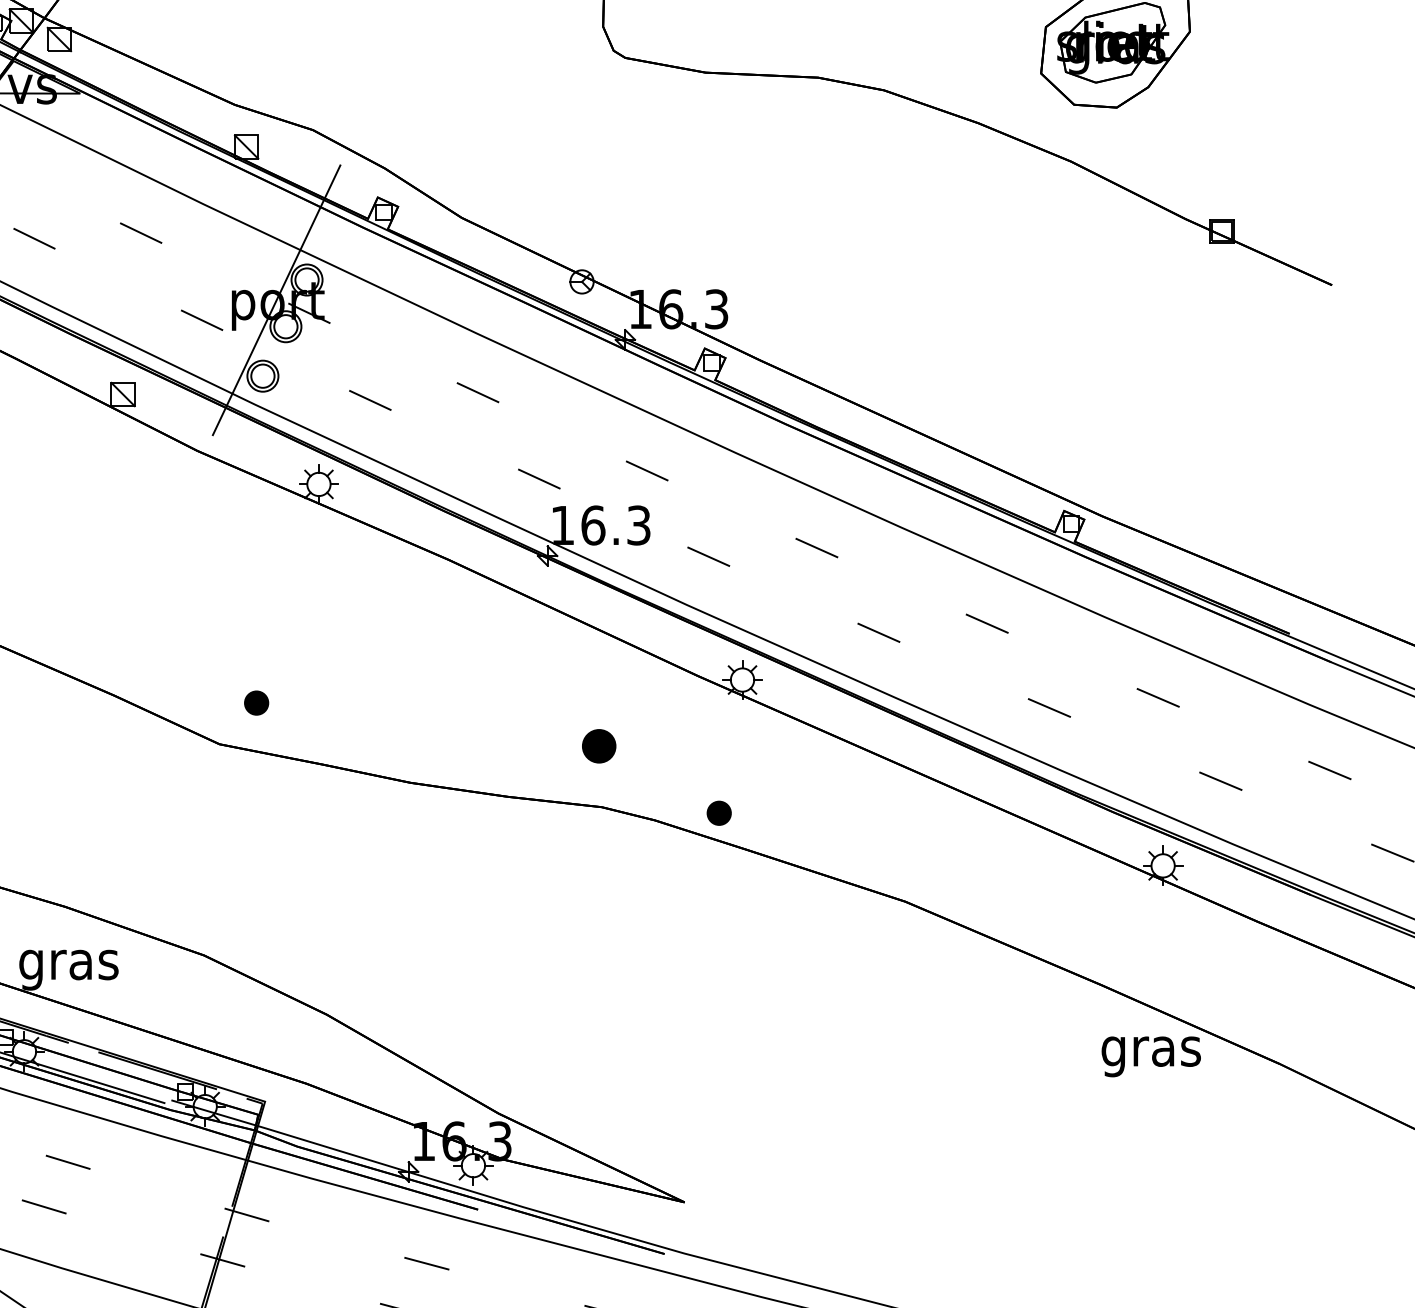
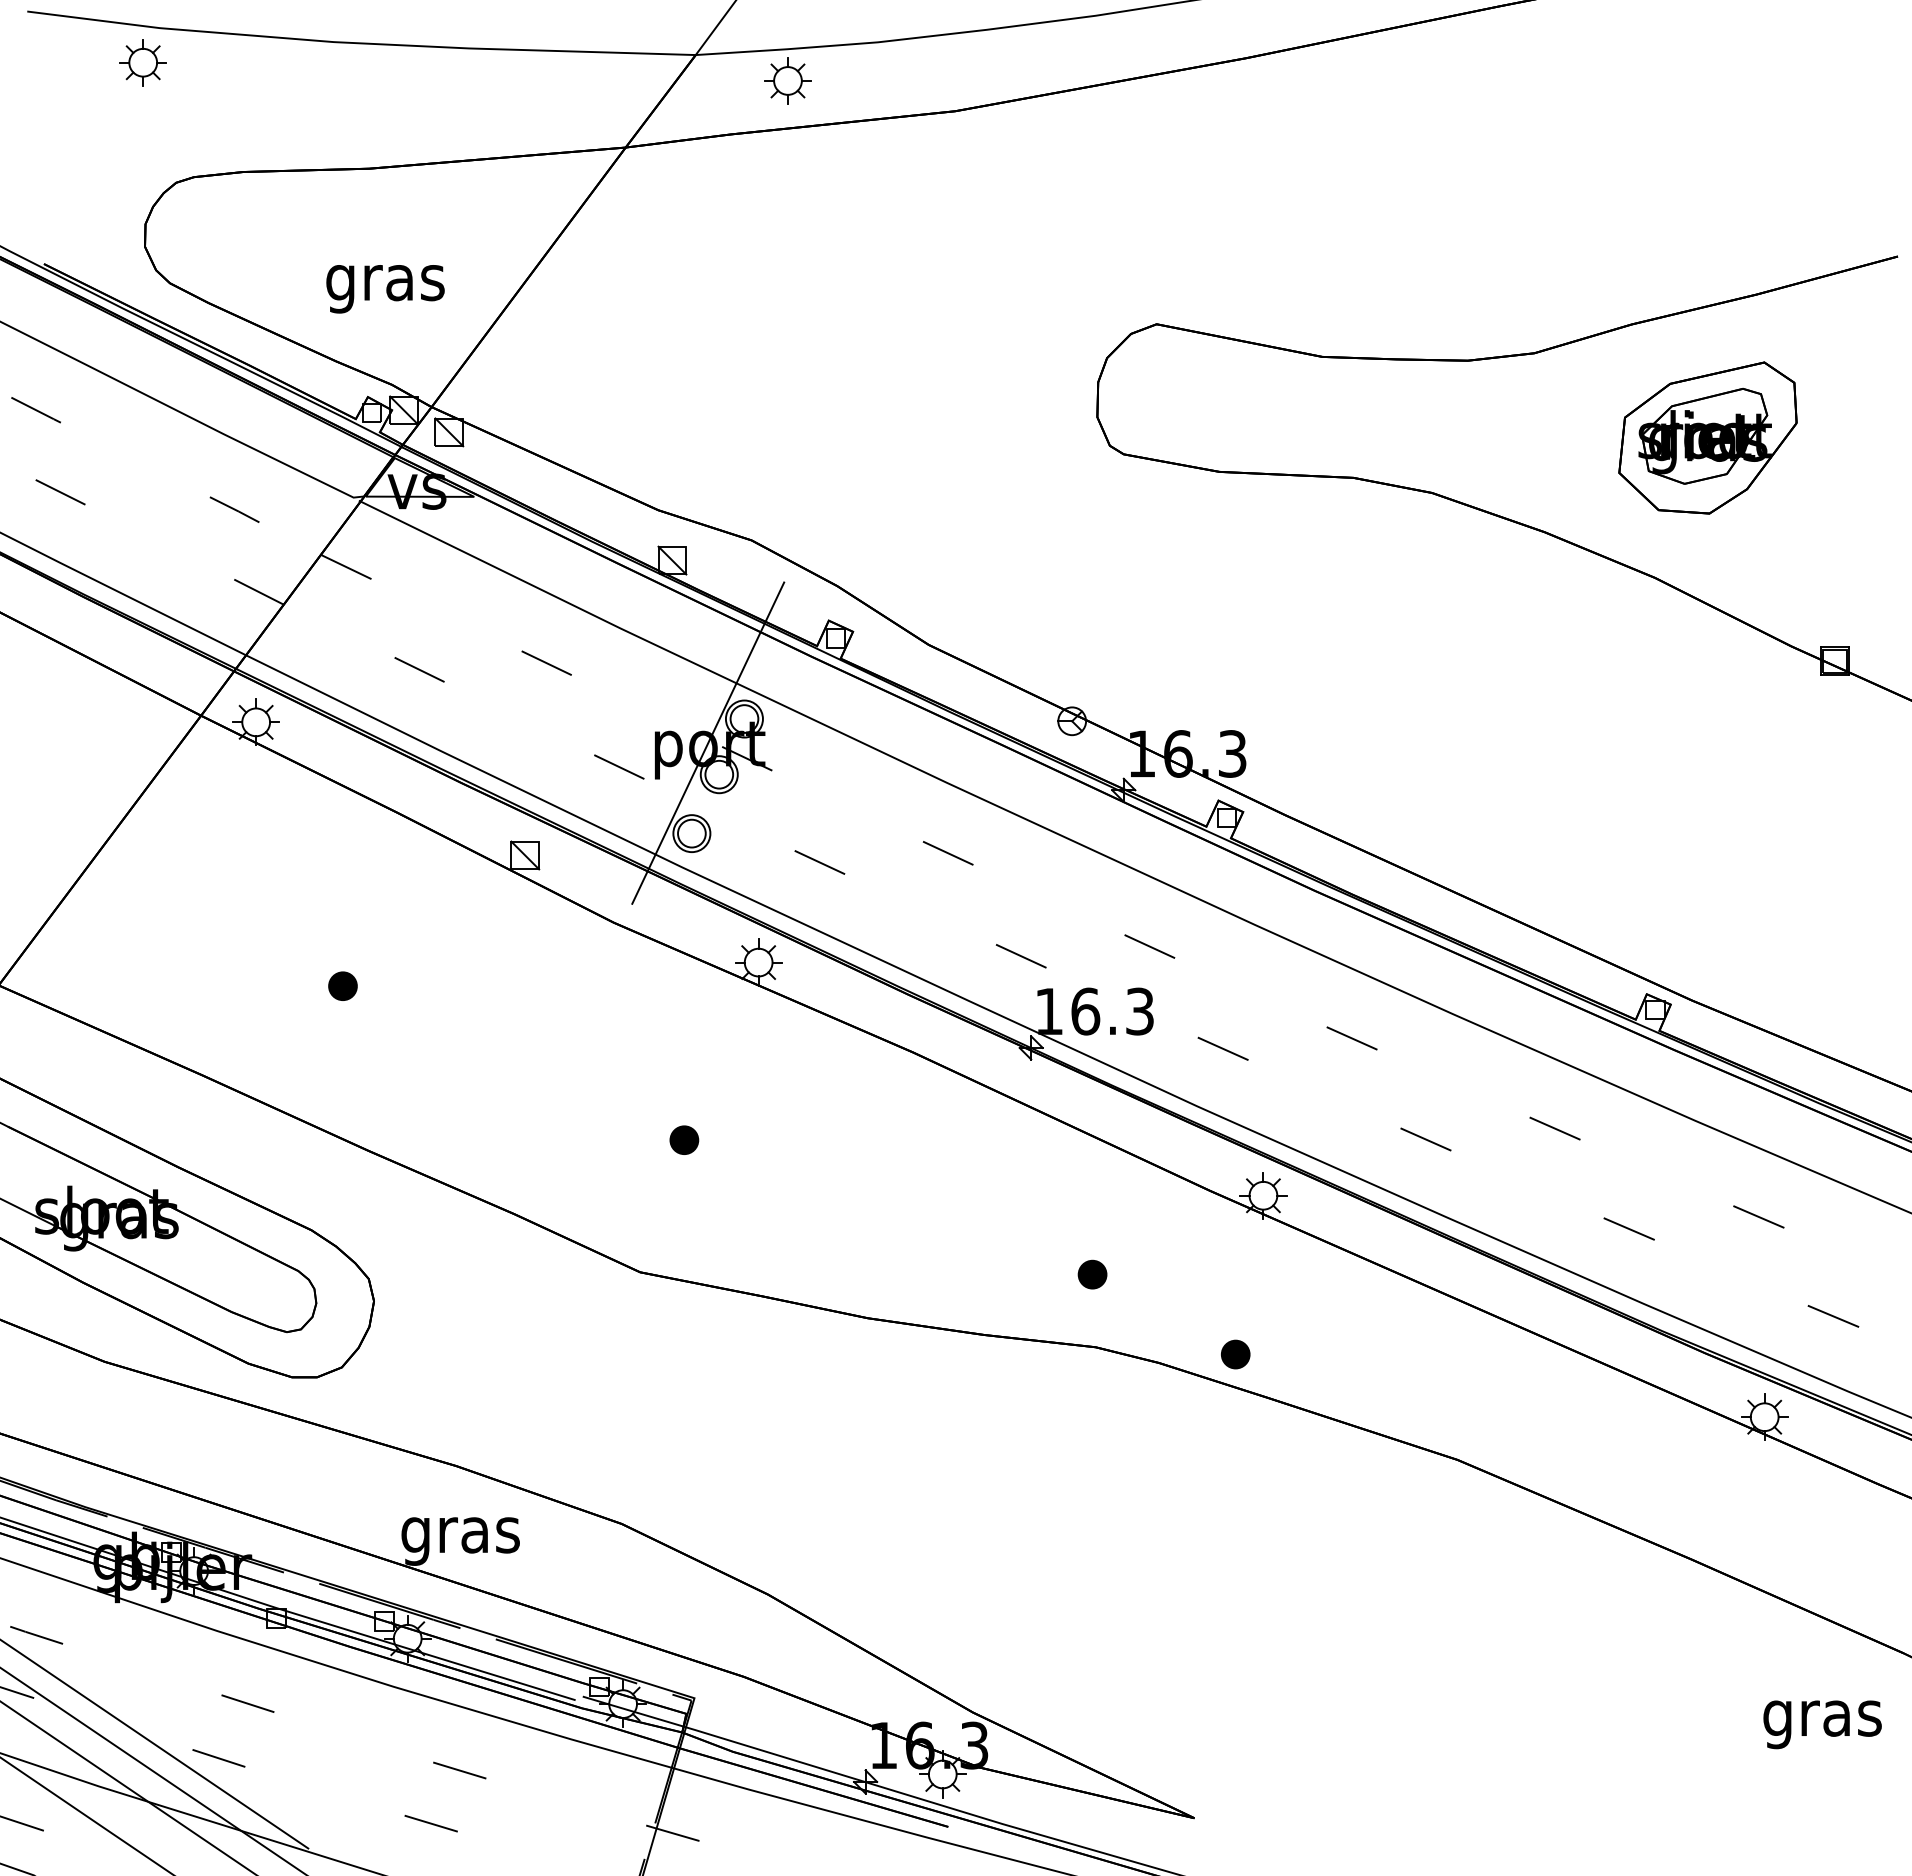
part: (256, 702) -> (684, 1139), moved
part: (599, 746) -> (1092, 1274), size x0.71
text: (1151, 1056) -> (1822, 1724), moved

